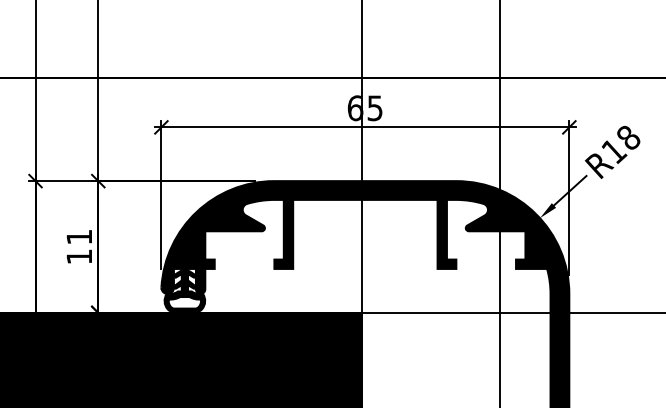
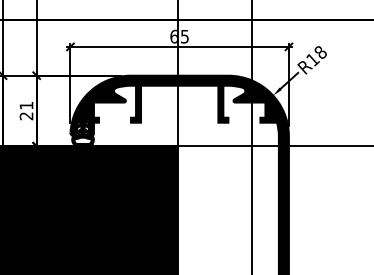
text: (79, 257) -> (26, 116), 11 -> 21

